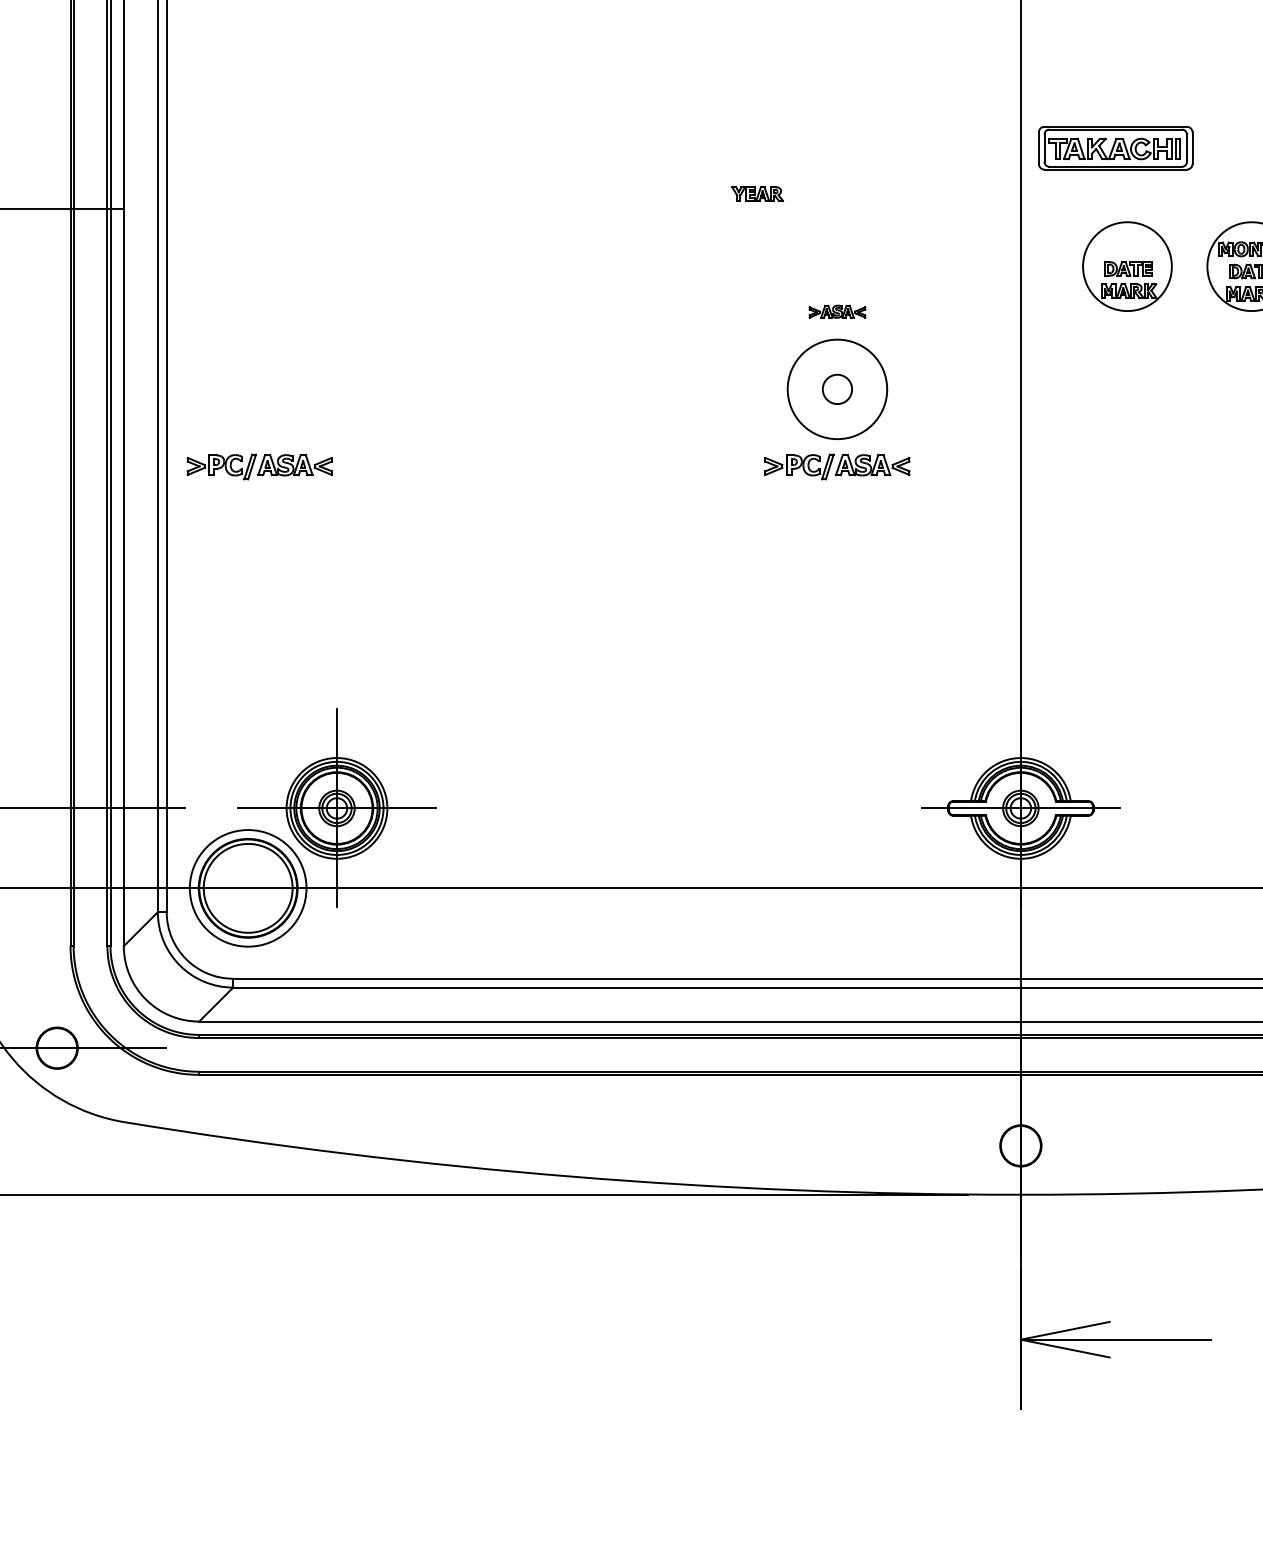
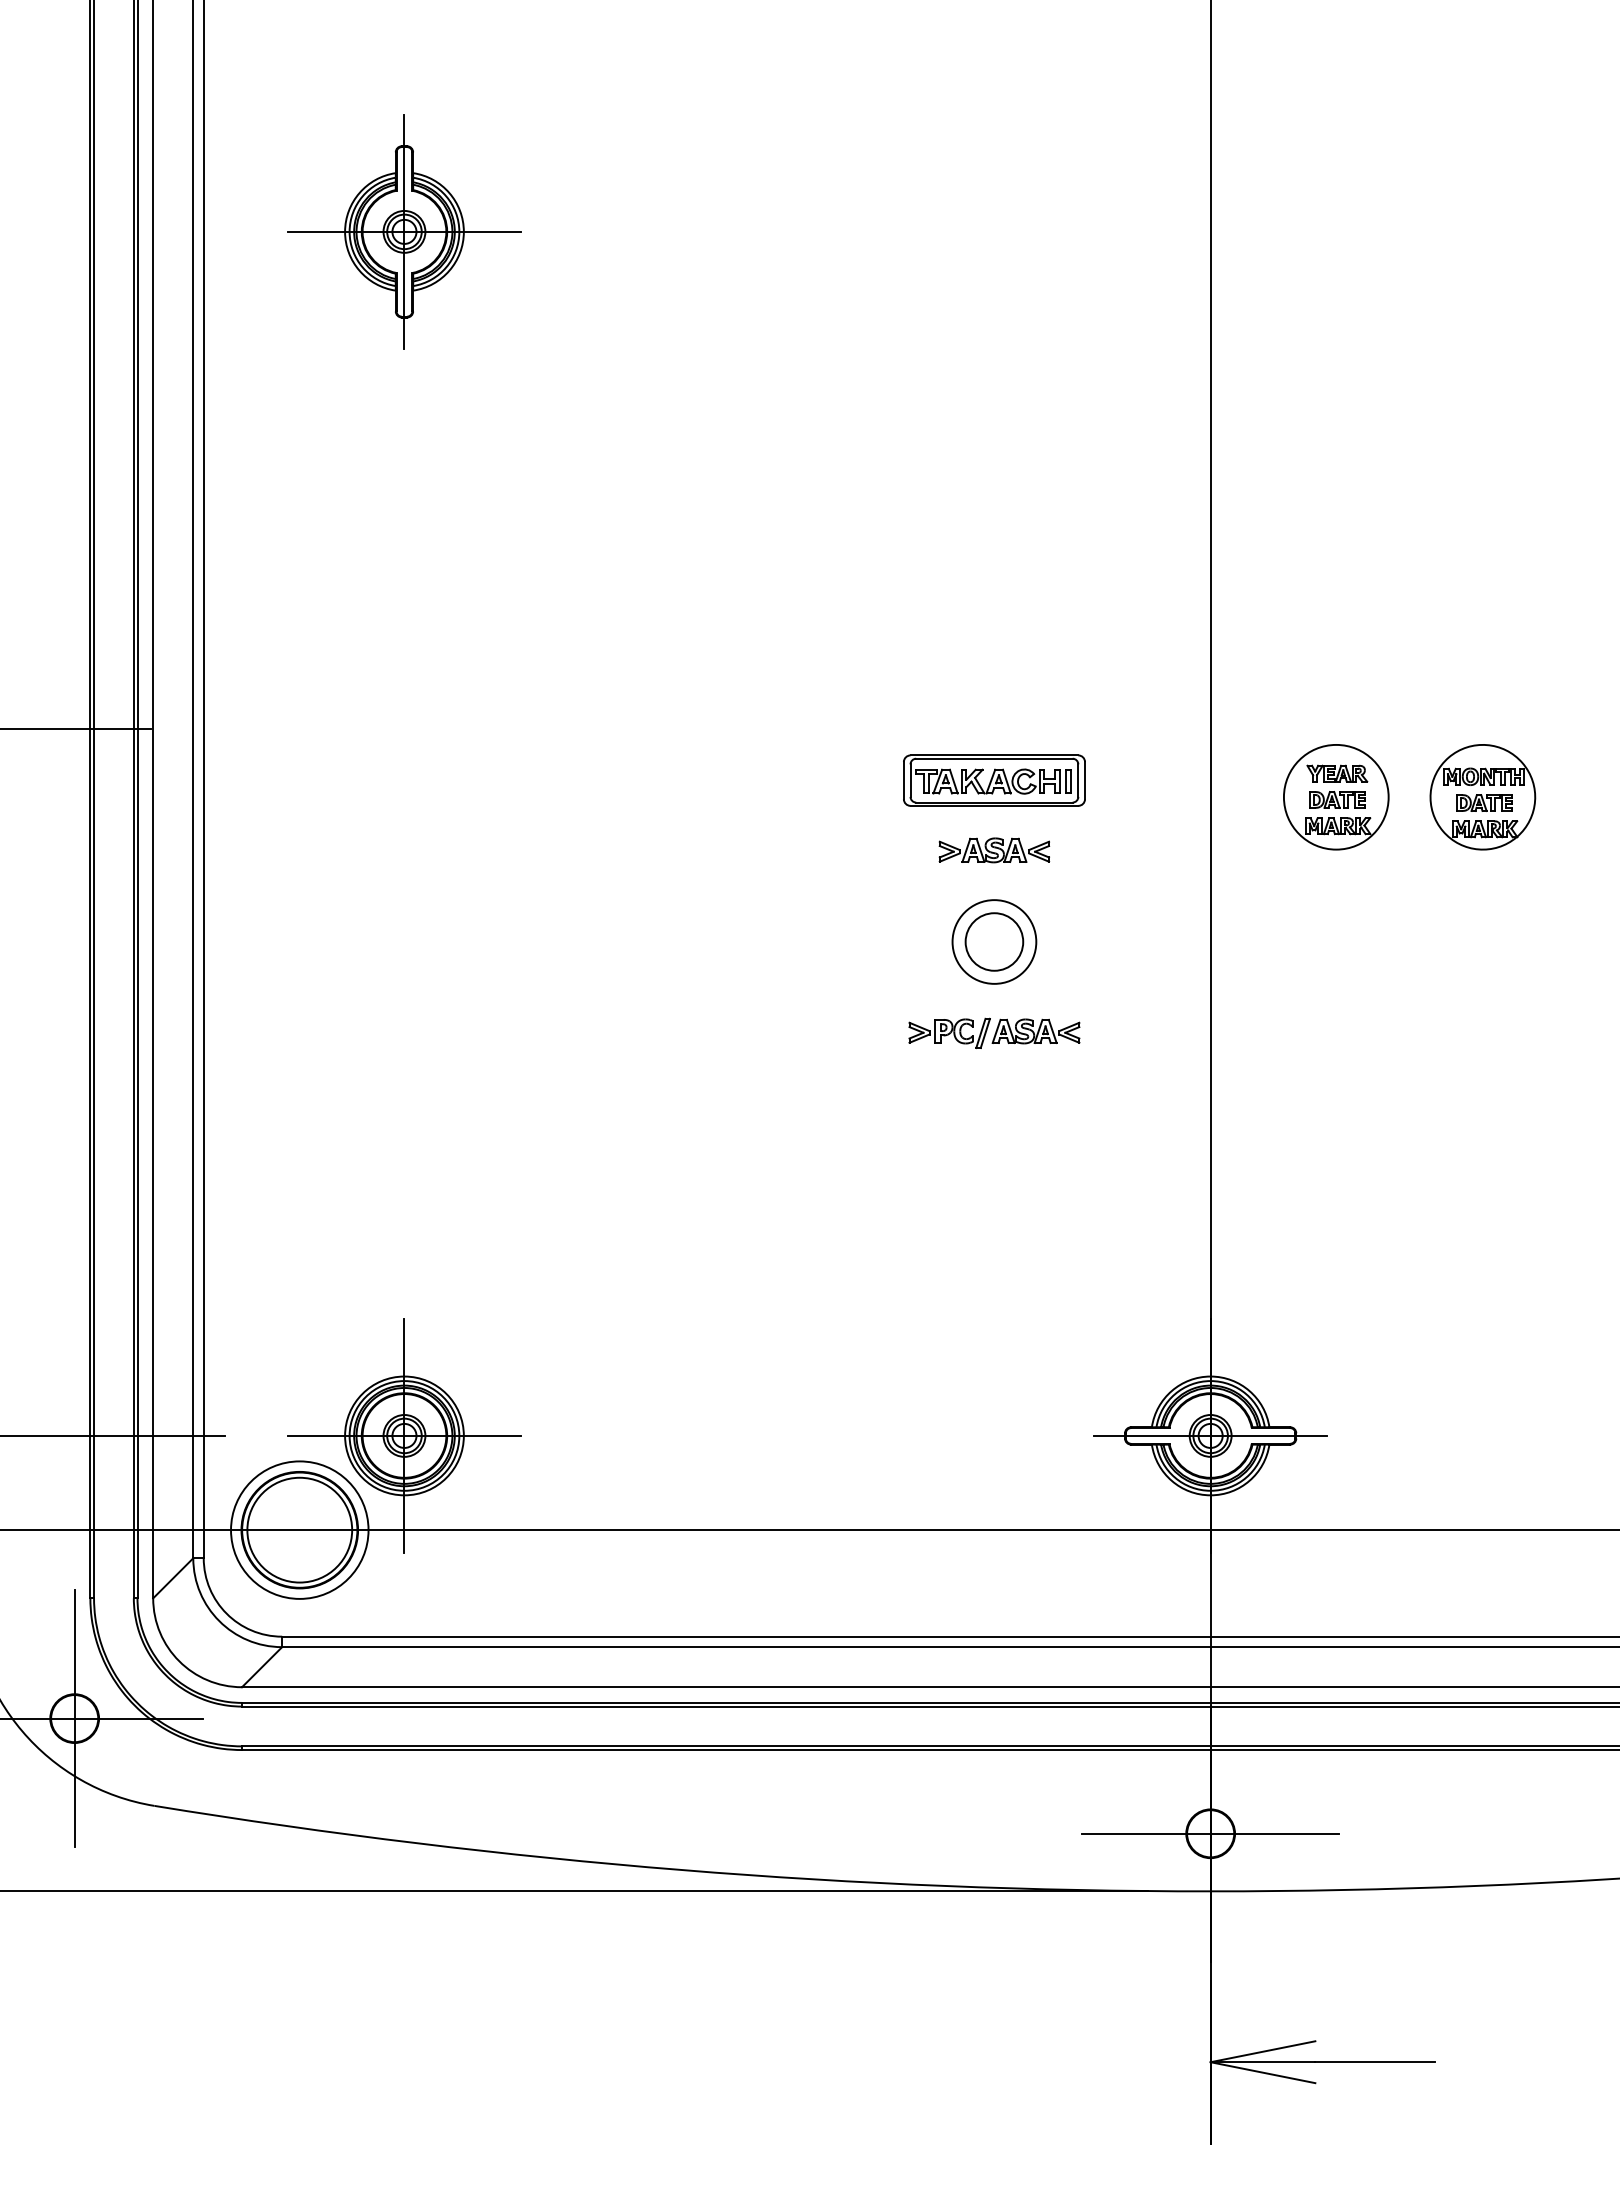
part: (1115, 148) -> (994, 780), moved
part: (757, 193) -> (1337, 773), moved
part: (837, 311) -> (994, 850), size x1.67
circle: (837, 388) -> (994, 941), size x0.71
circle: (837, 388) -> (994, 941), size x1.67
part: (259, 466) -> (313, 1032), removed
line: (57, 1048) -> (74, 1718), added
line: (1020, 1145) -> (1210, 1833), added

